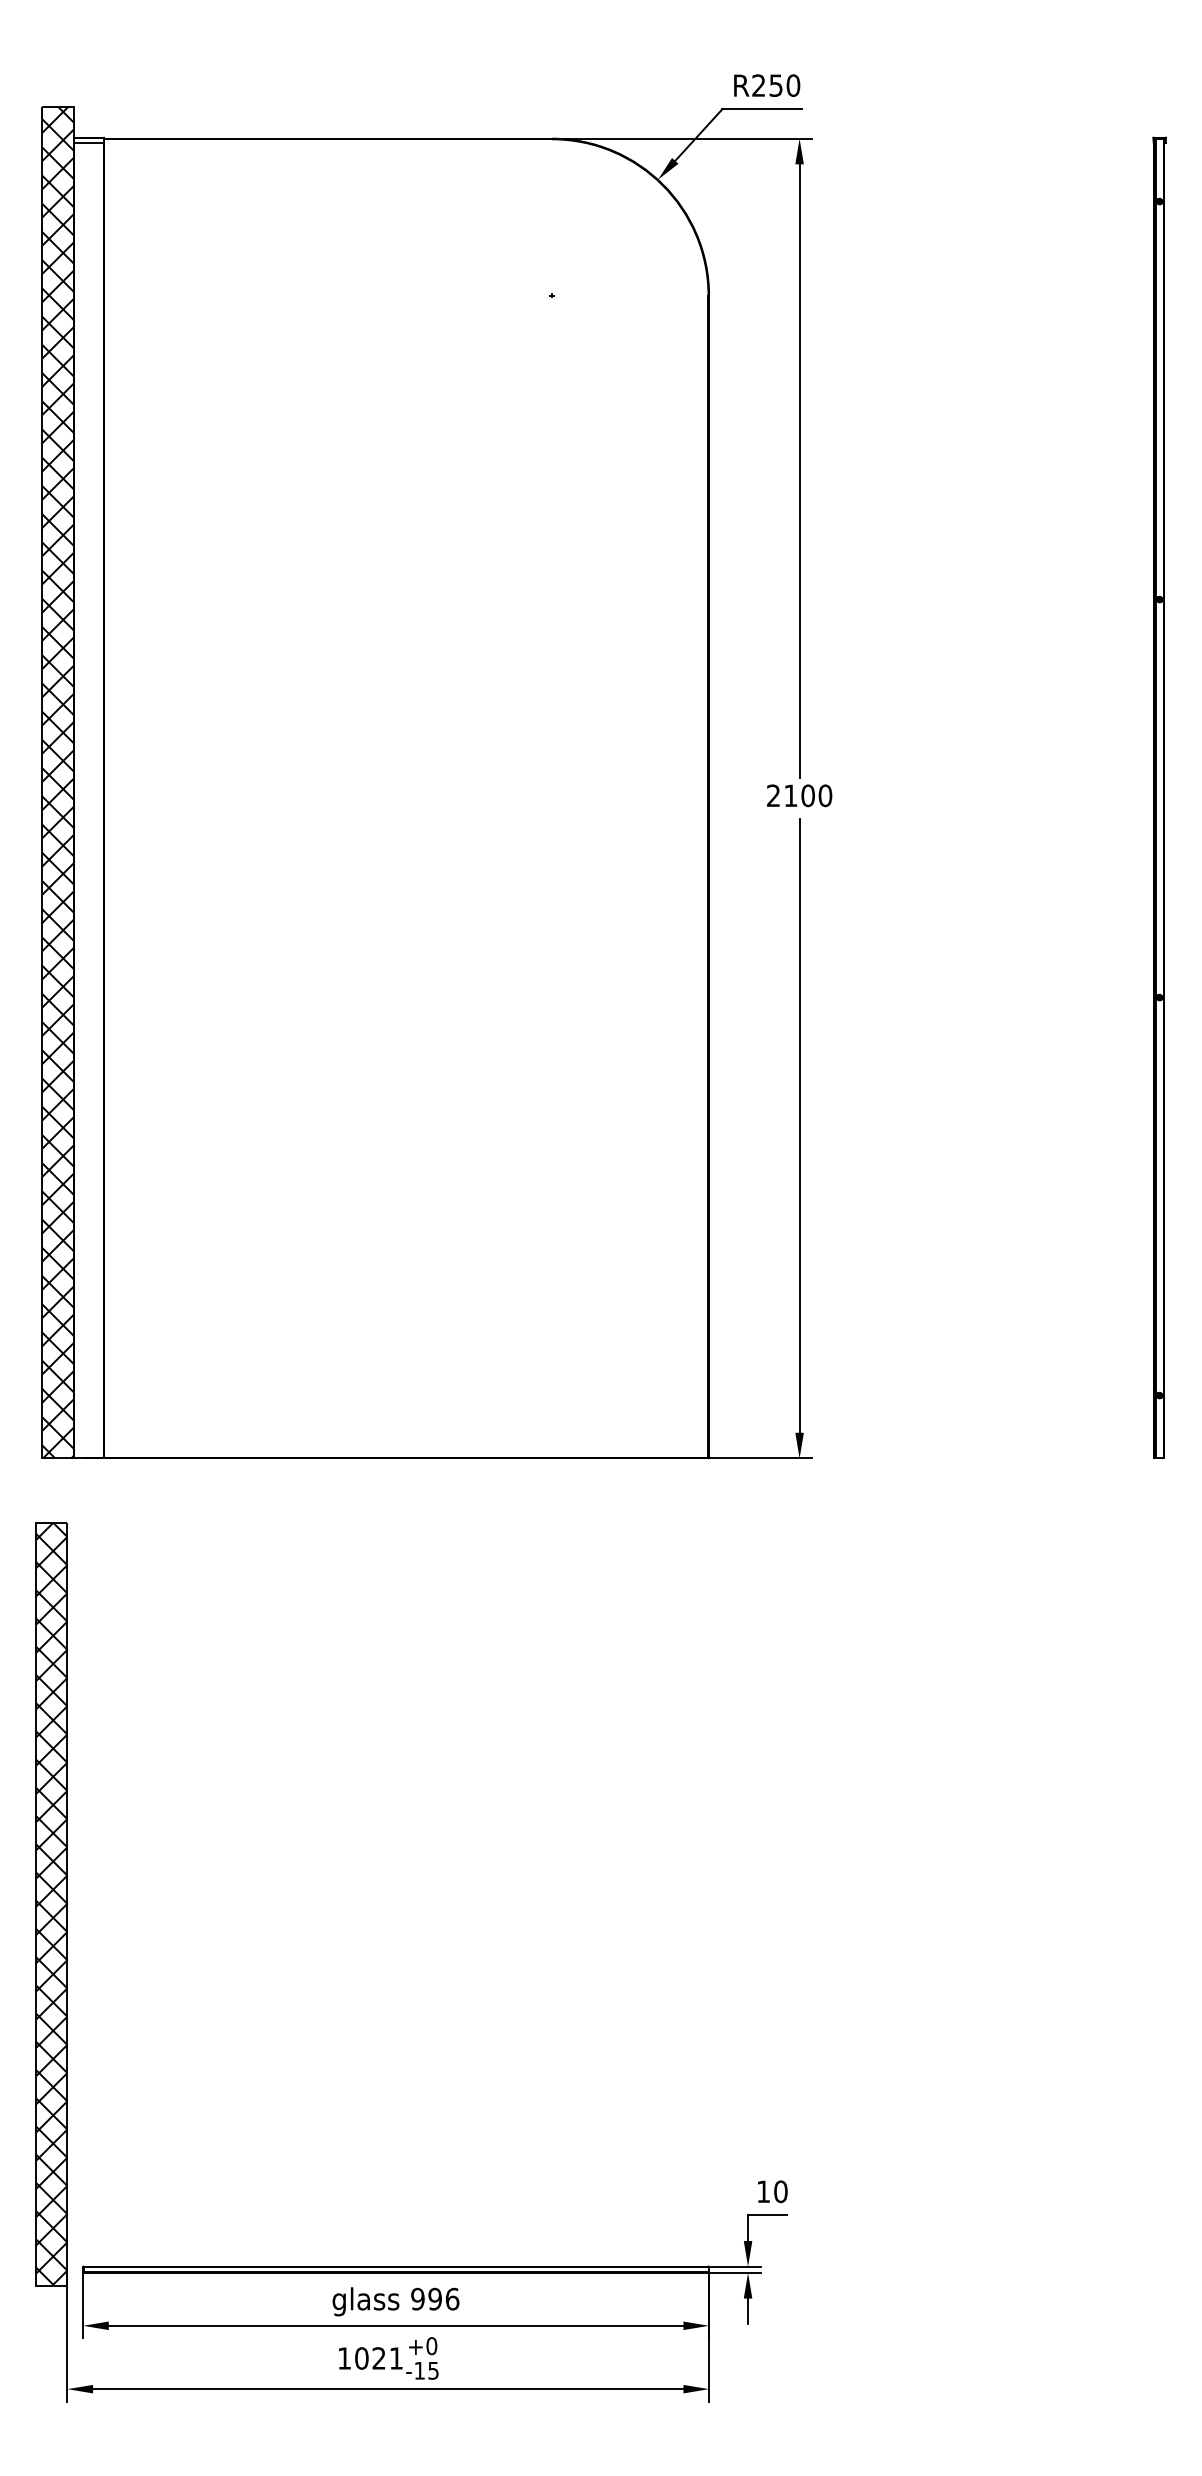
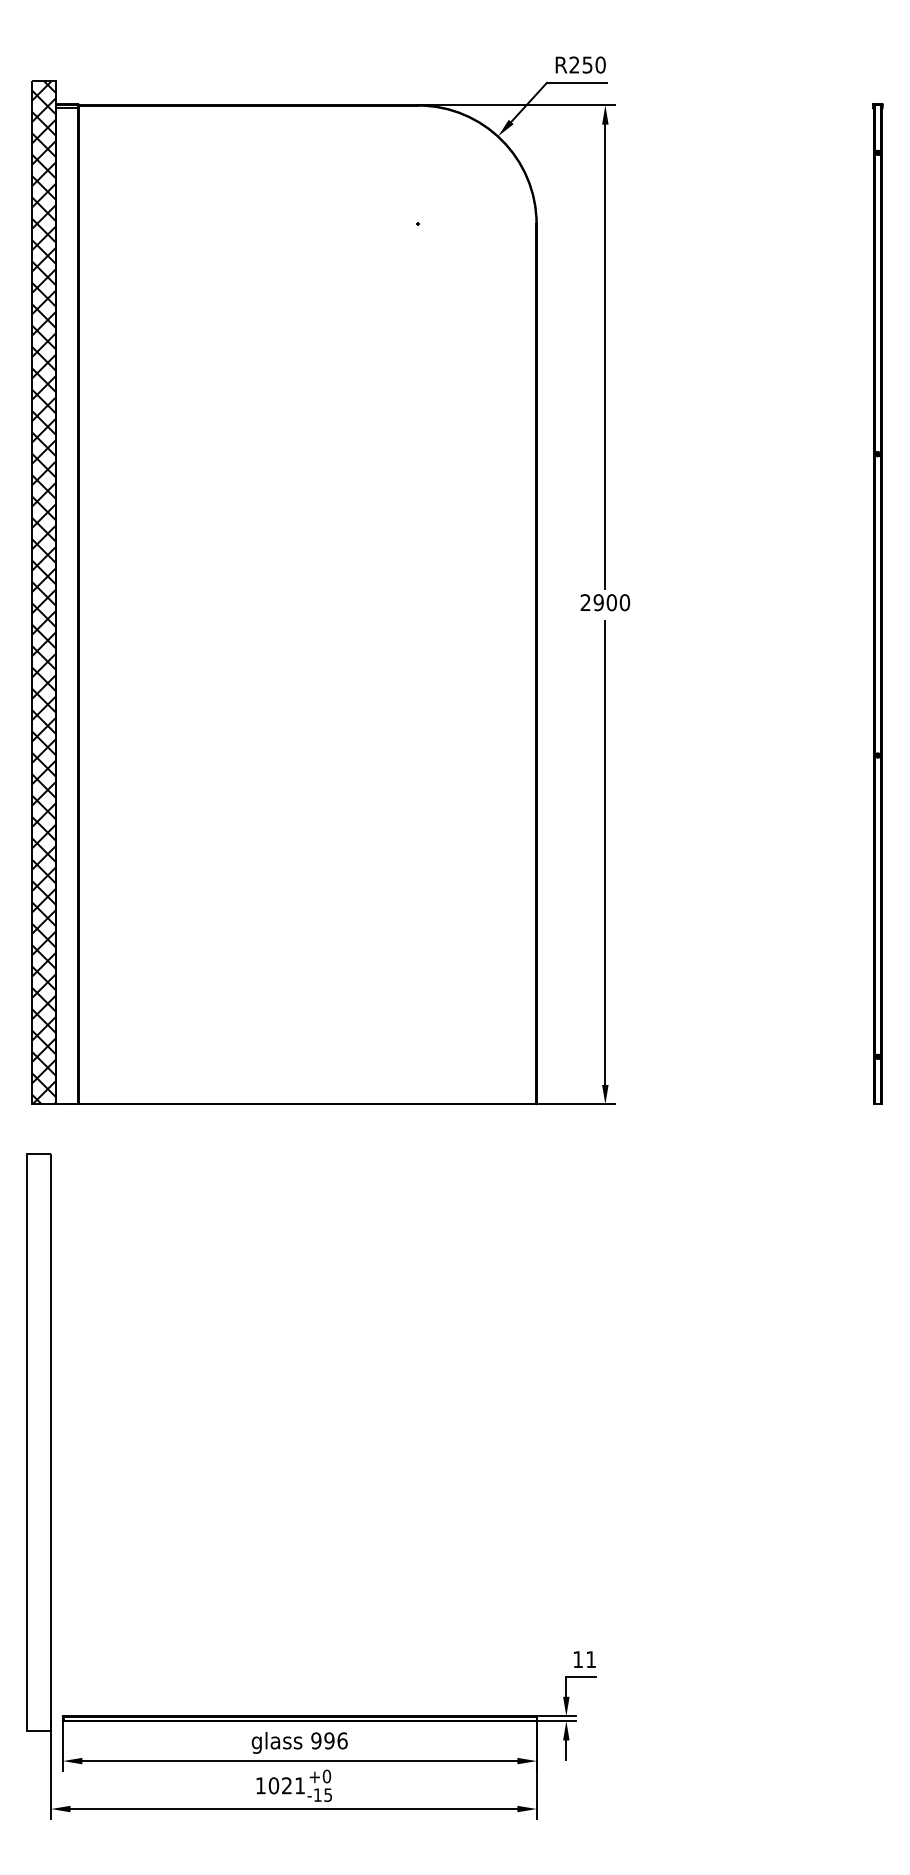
text: (790, 795) -> (598, 602), 2100 -> 2900
hatch: (51, 1904) -> (38, 1442), removed
text: (780, 2191) -> (590, 1659), 10 -> 11

